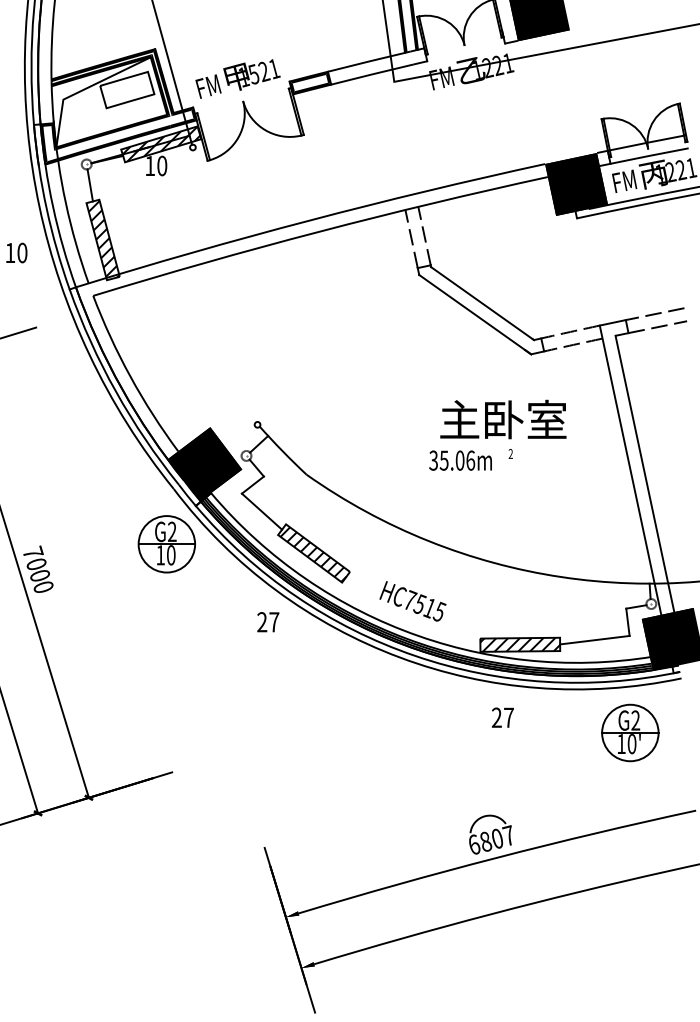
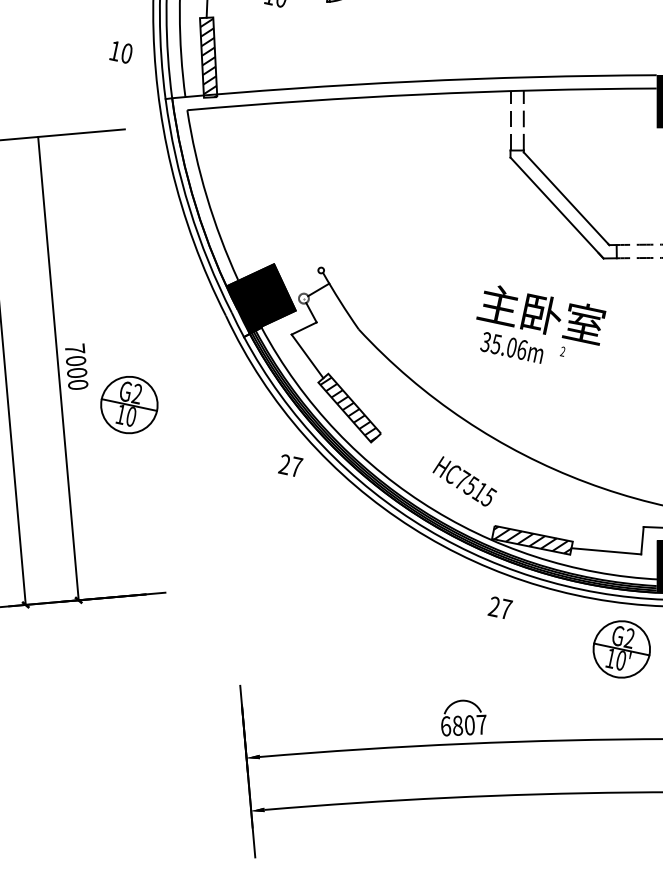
text: (503, 419) -> (541, 314), moved
part: (166, 544) -> (128, 405), moved
text: (412, 601) -> (464, 481), moved

